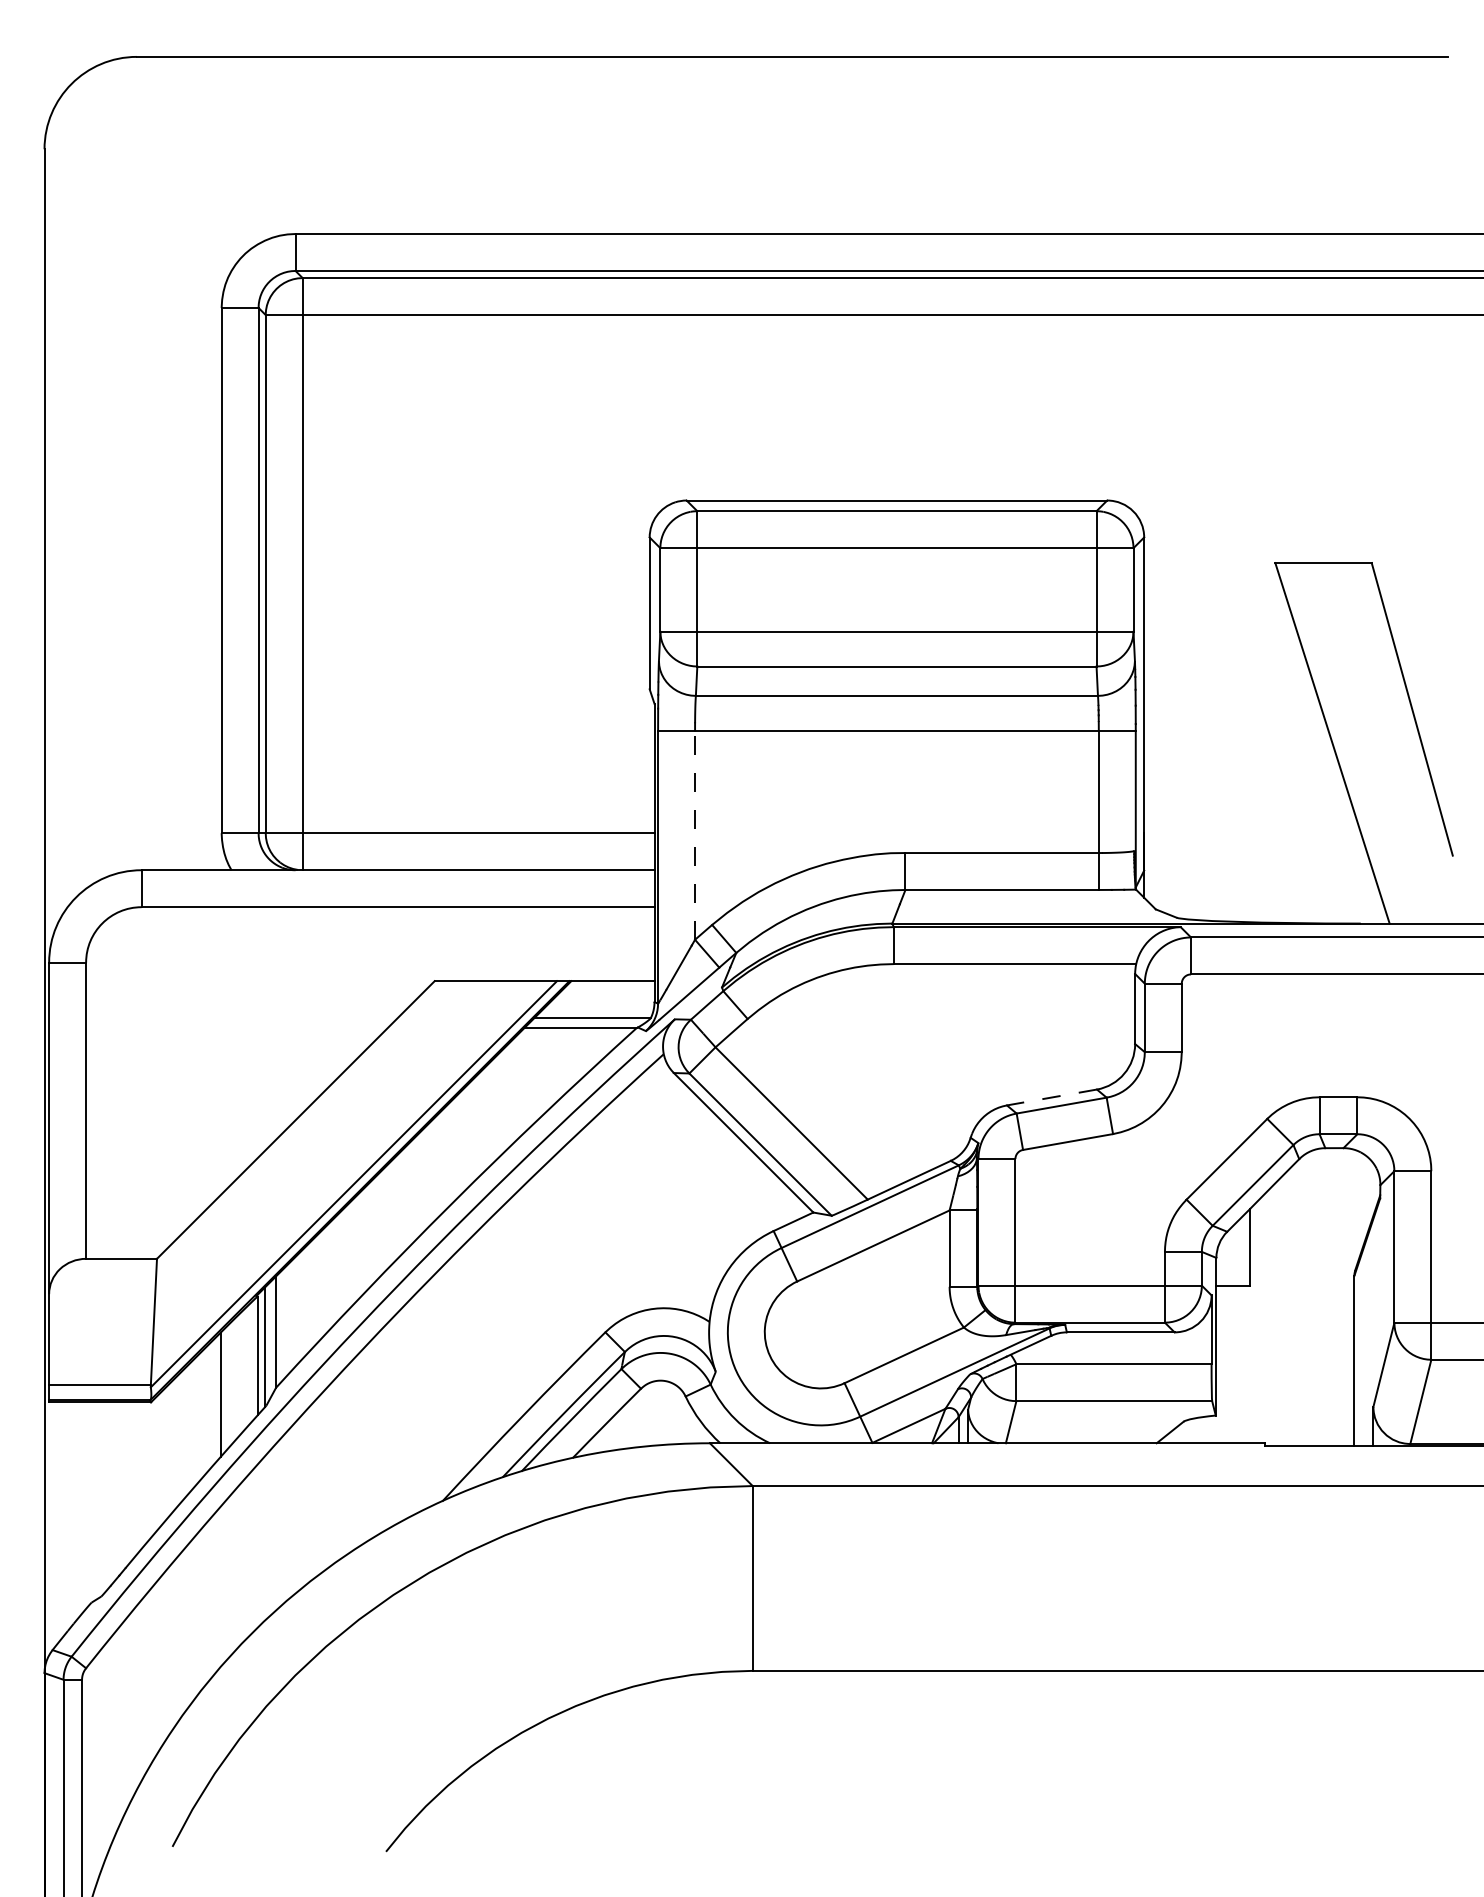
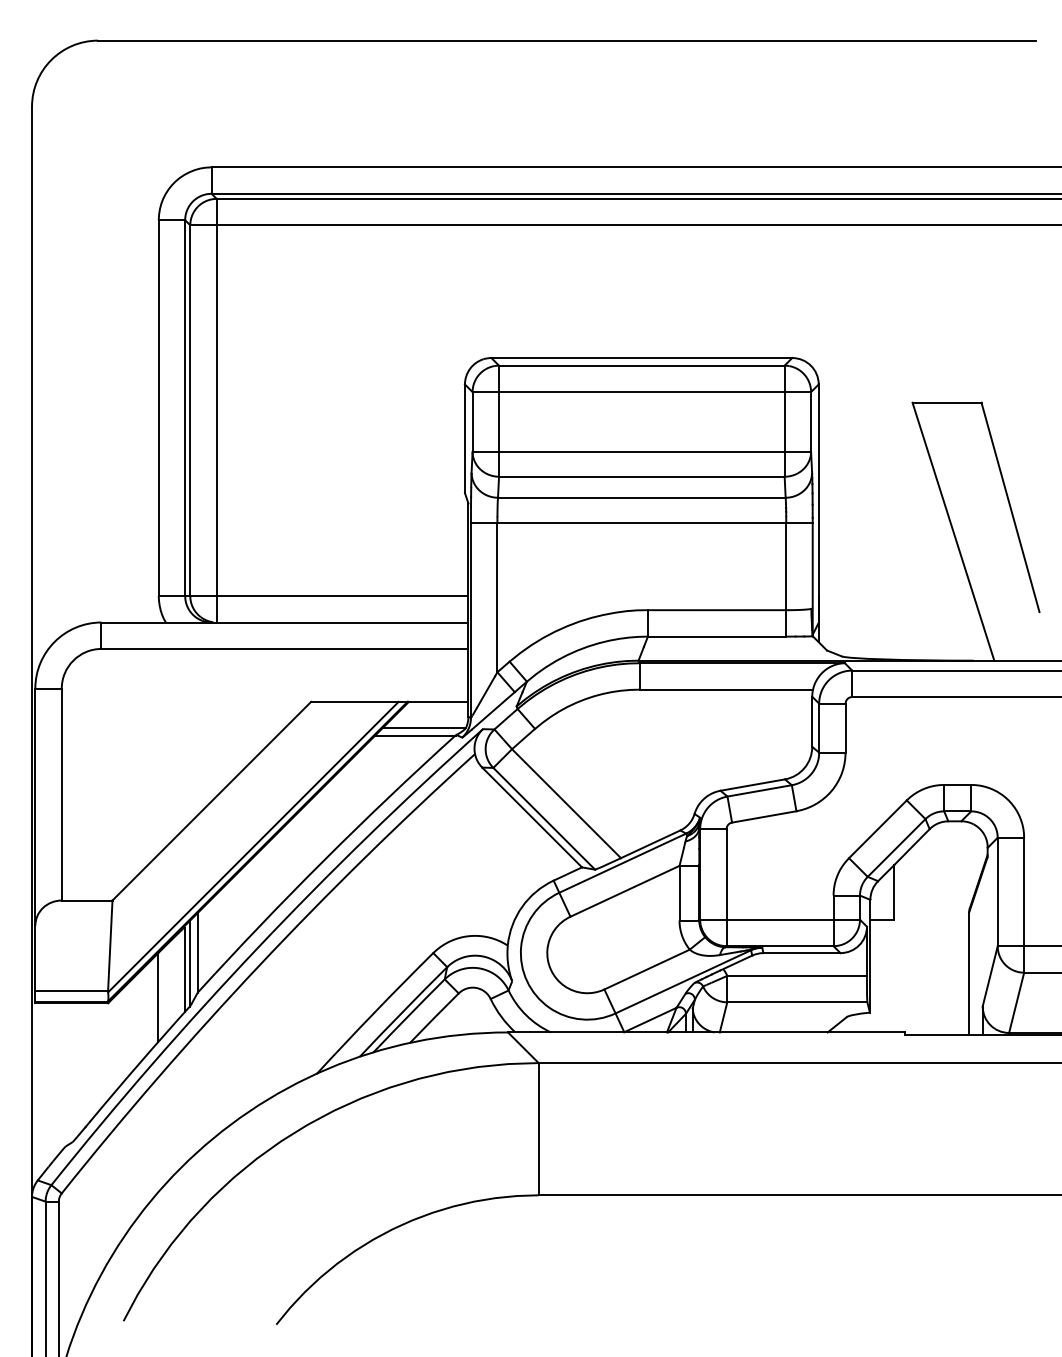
line: (695, 835) -> (497, 597), dashed -> solid
line: (1051, 1097) -> (752, 785), dashed -> solid

